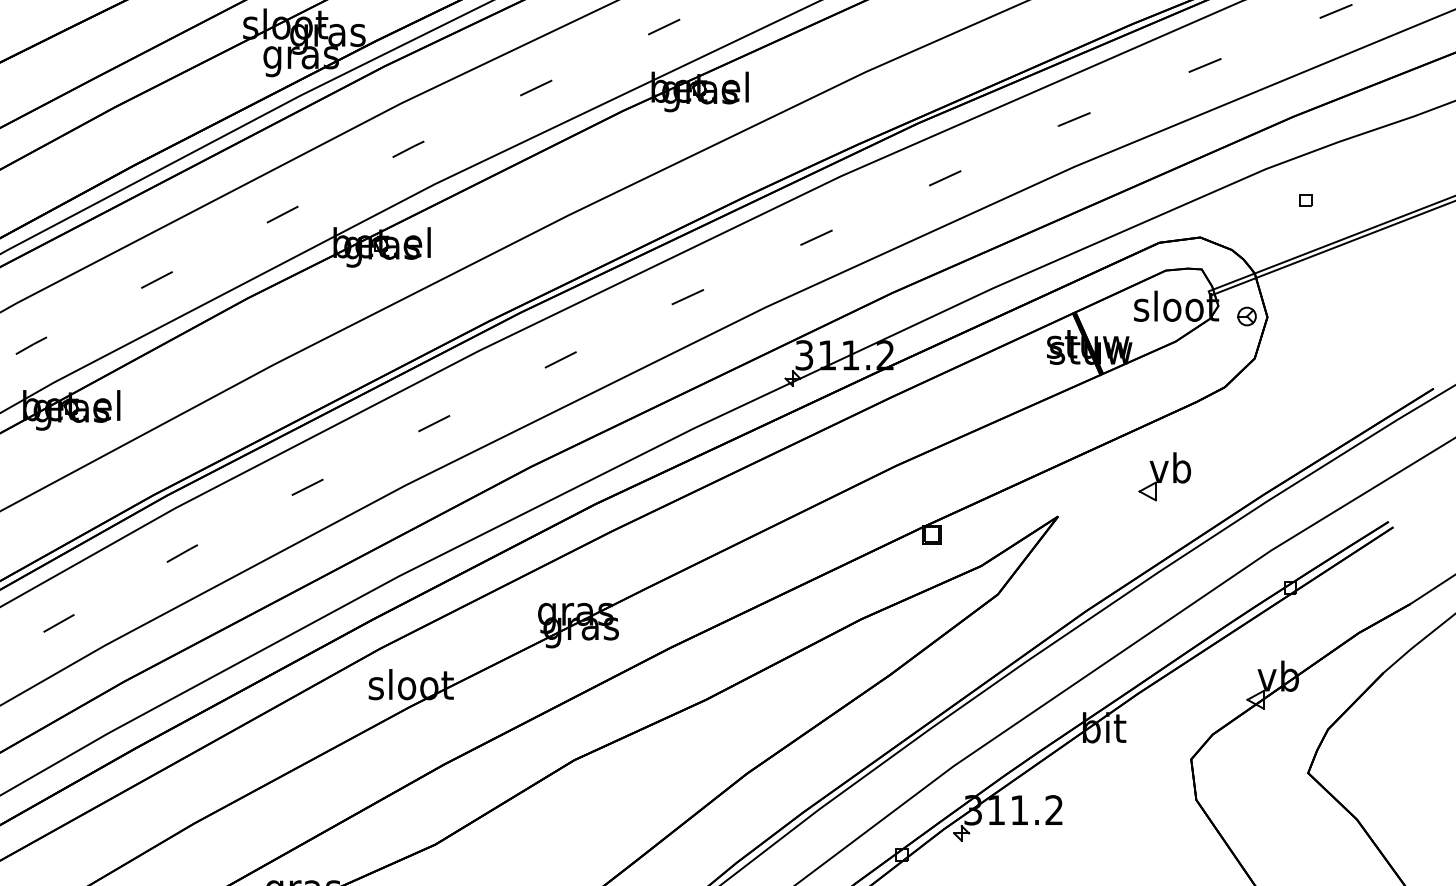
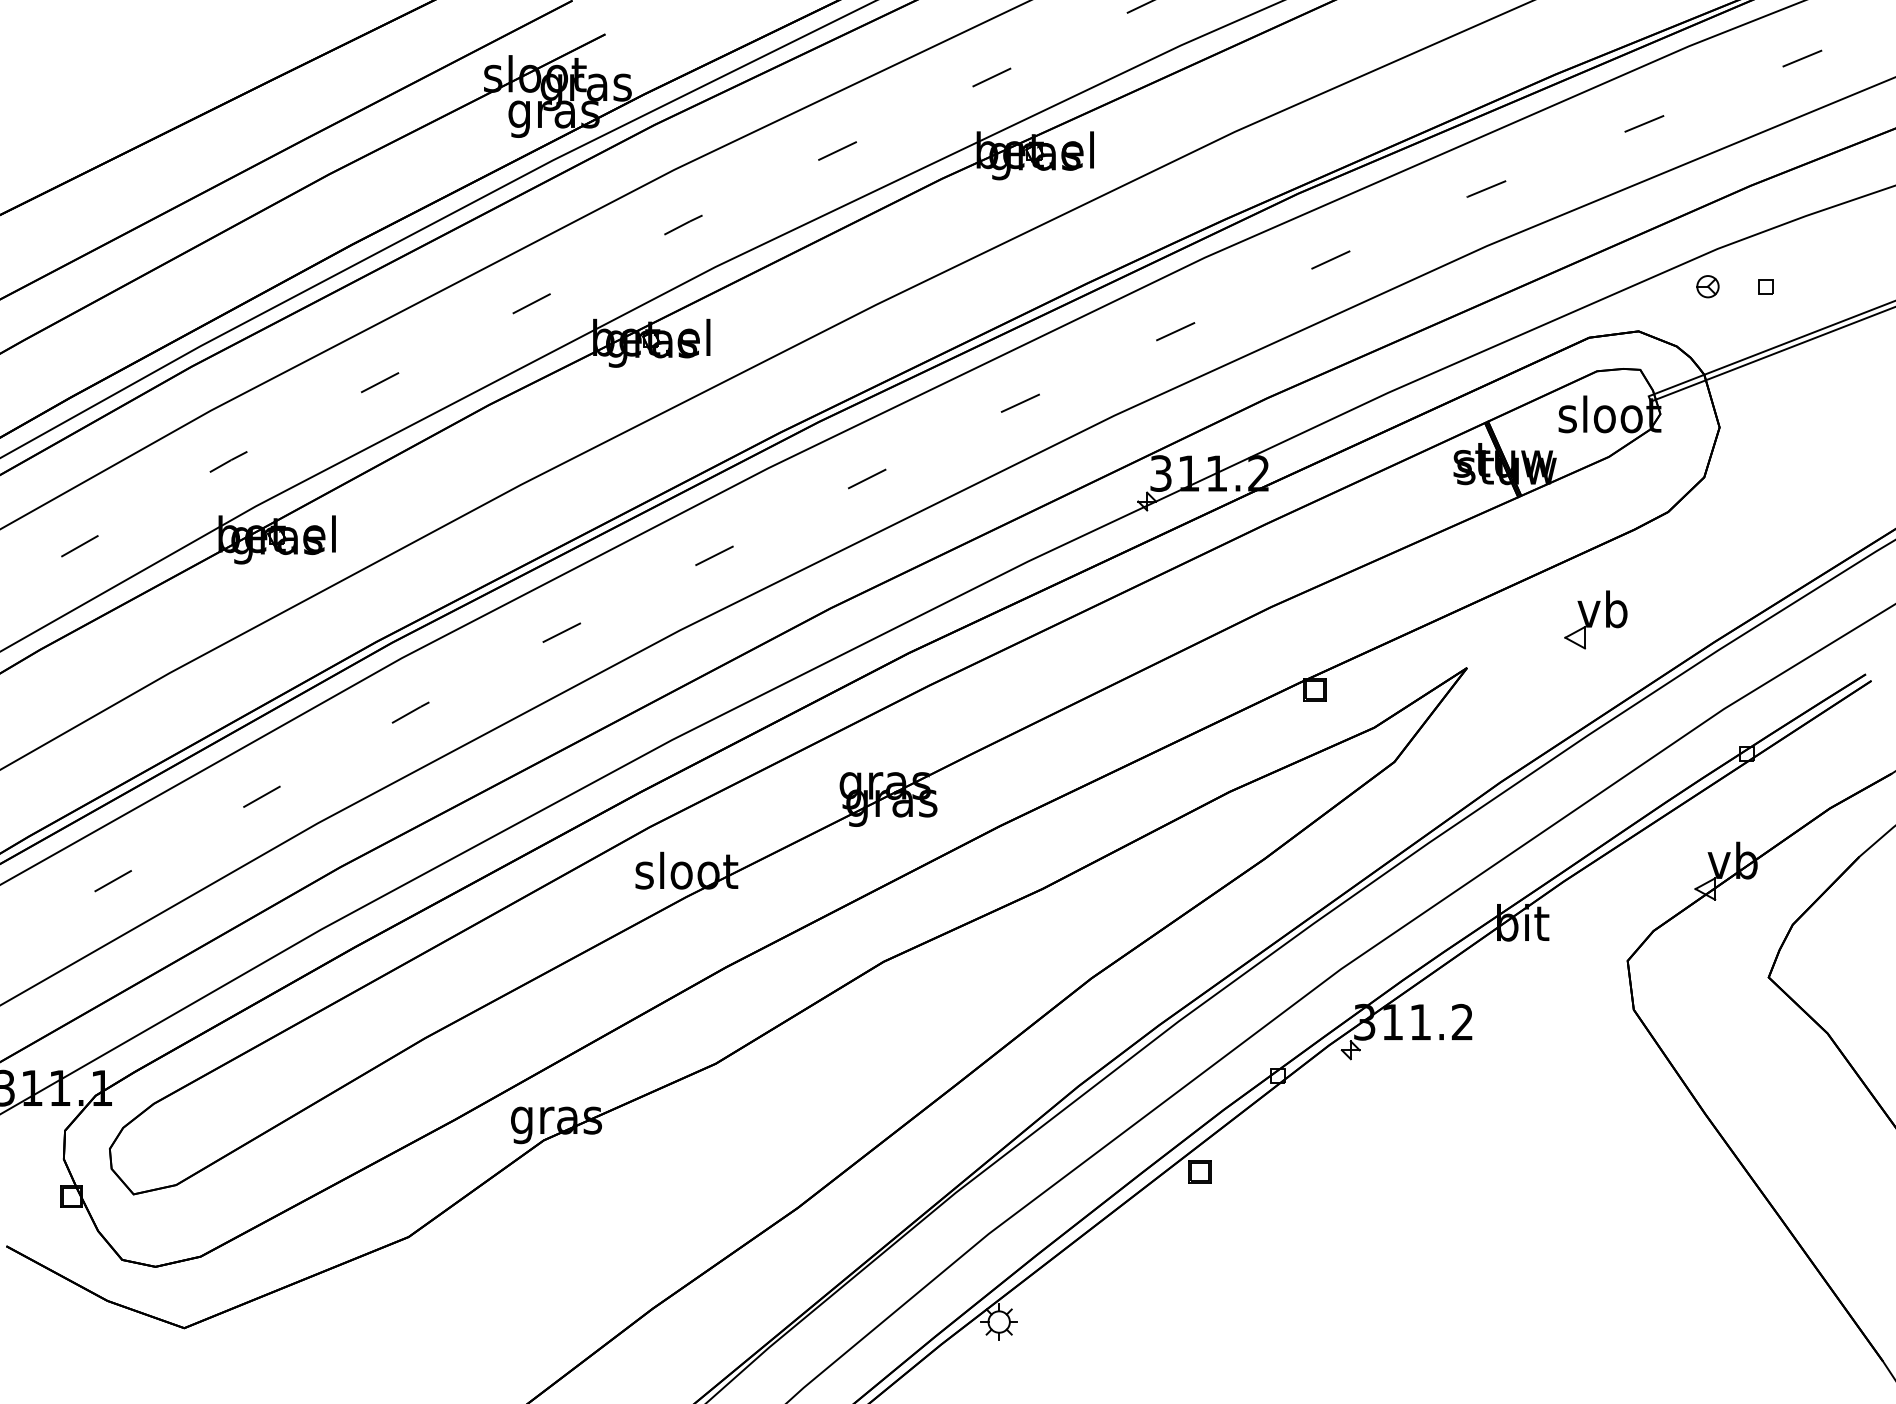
part: (1246, 316) -> (1707, 286), moved

